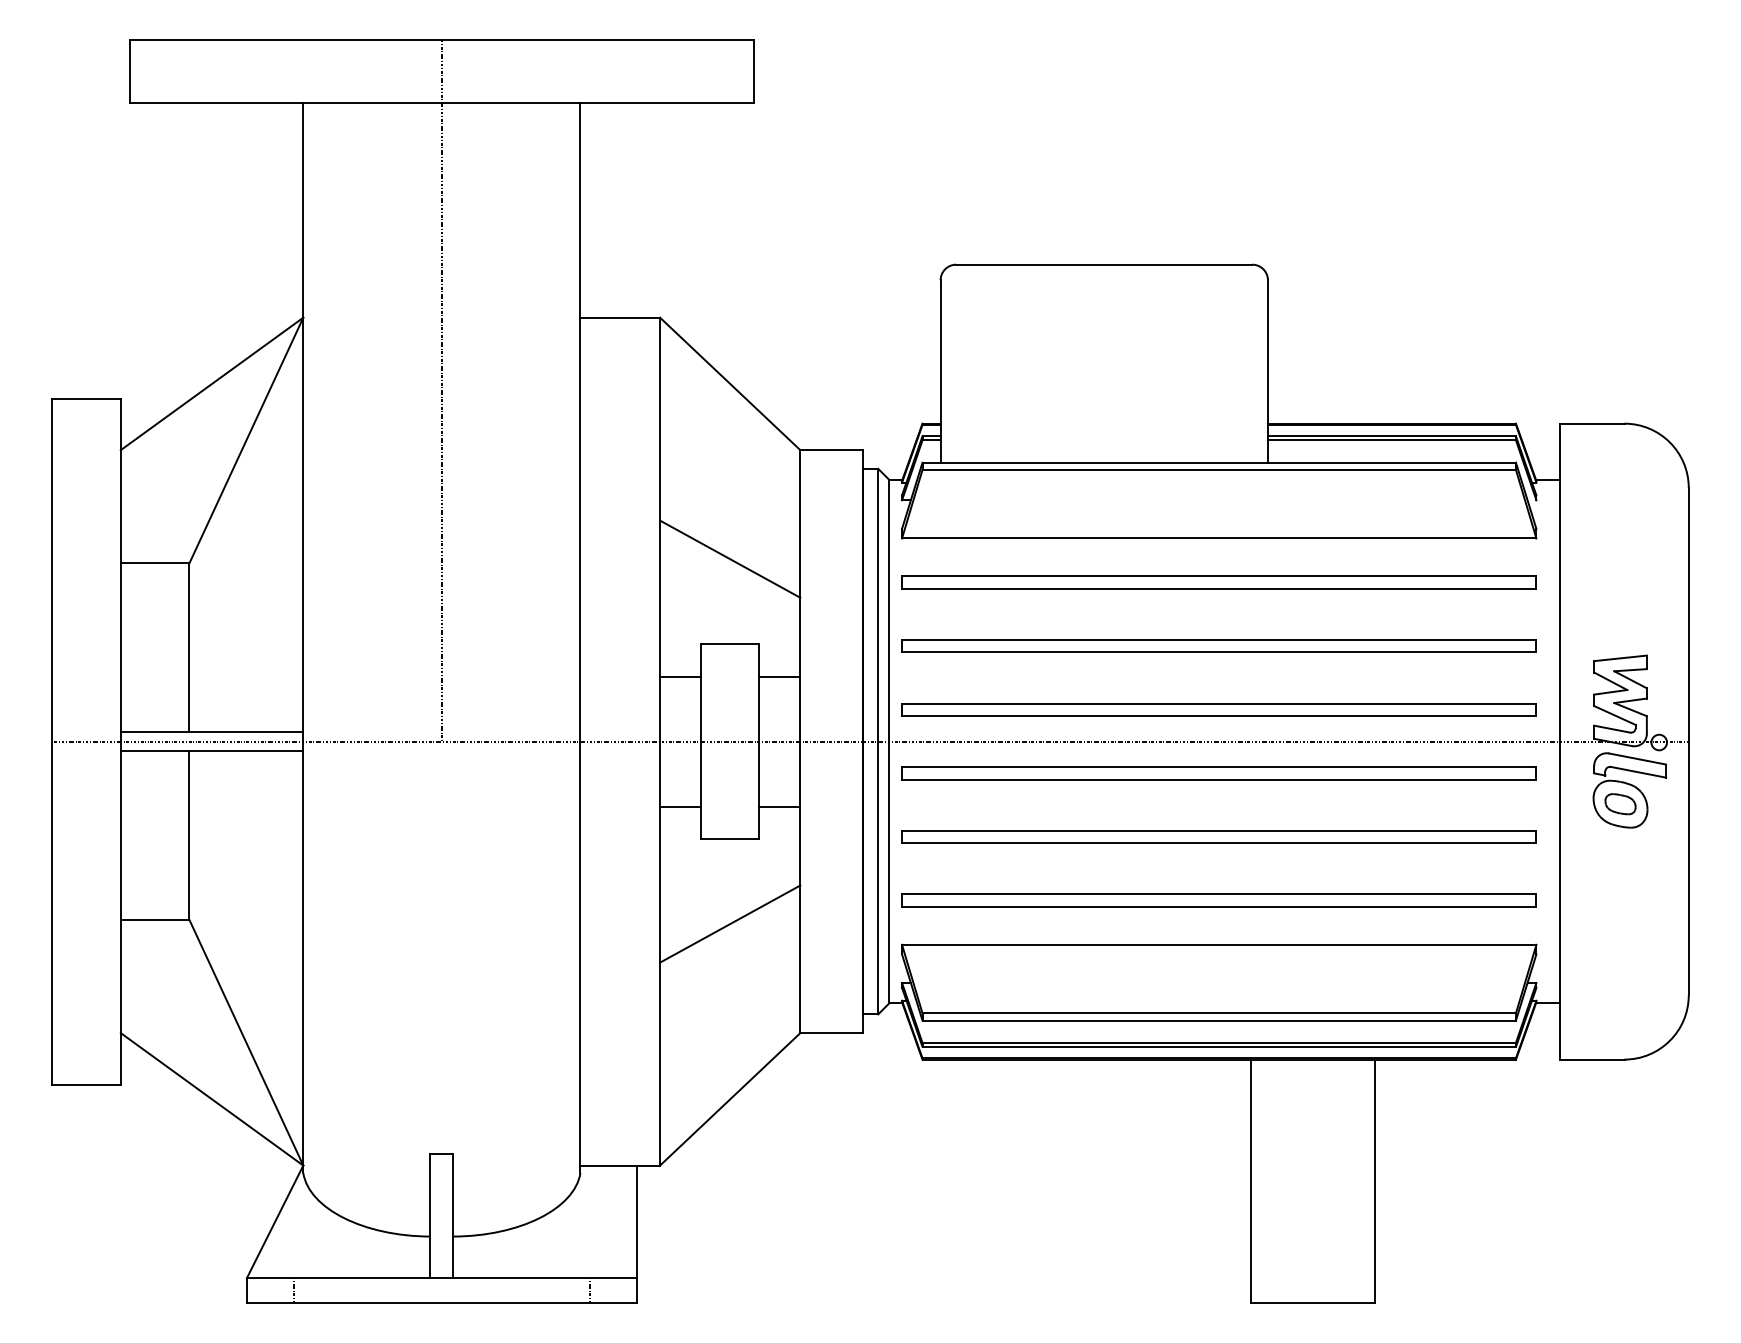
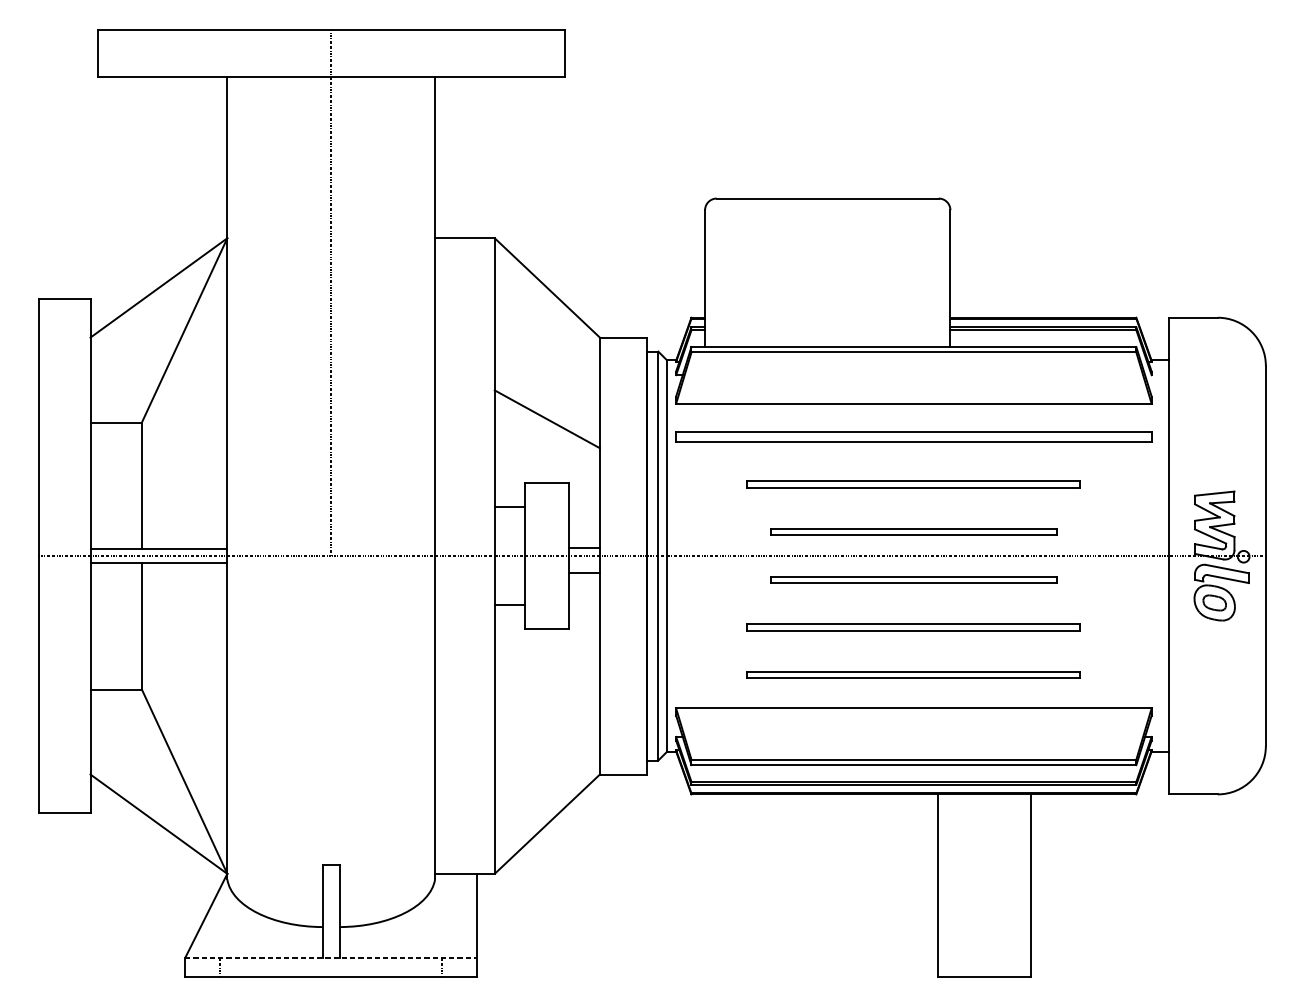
part: (1218, 645) -> (913, 484), size x0.7
line: (779, 676) -> (584, 547), moved
part: (1218, 709) -> (913, 531), size x0.6
part: (1218, 773) -> (913, 579), size x0.6
line: (779, 806) -> (584, 572), moved
part: (1218, 836) -> (913, 627), size x0.7
part: (1218, 900) -> (913, 675), size x0.7
line: (730, 923) -> (547, 692), removed
line: (441, 1277) -> (330, 957), solid -> dashed

